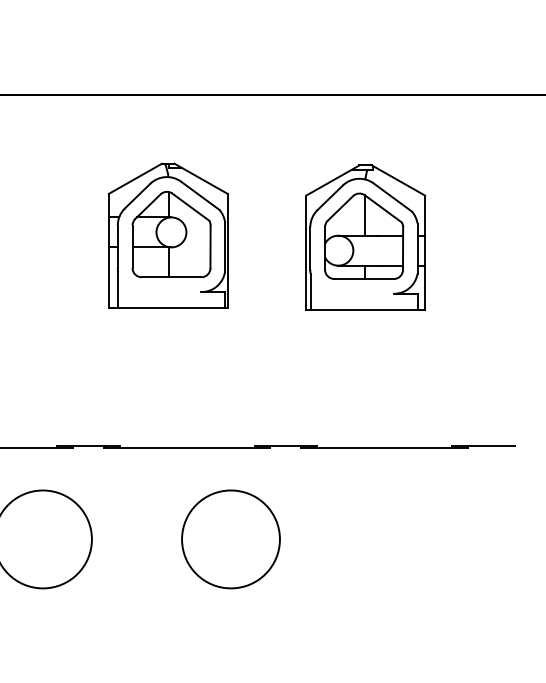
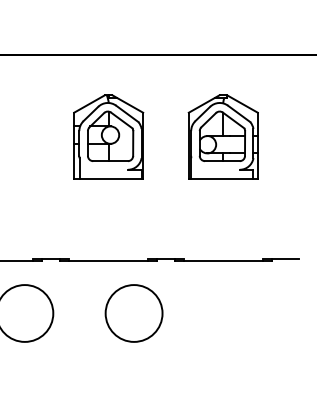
part: (167, 234) -> (108, 136), moved
part: (364, 236) -> (222, 136), moved

